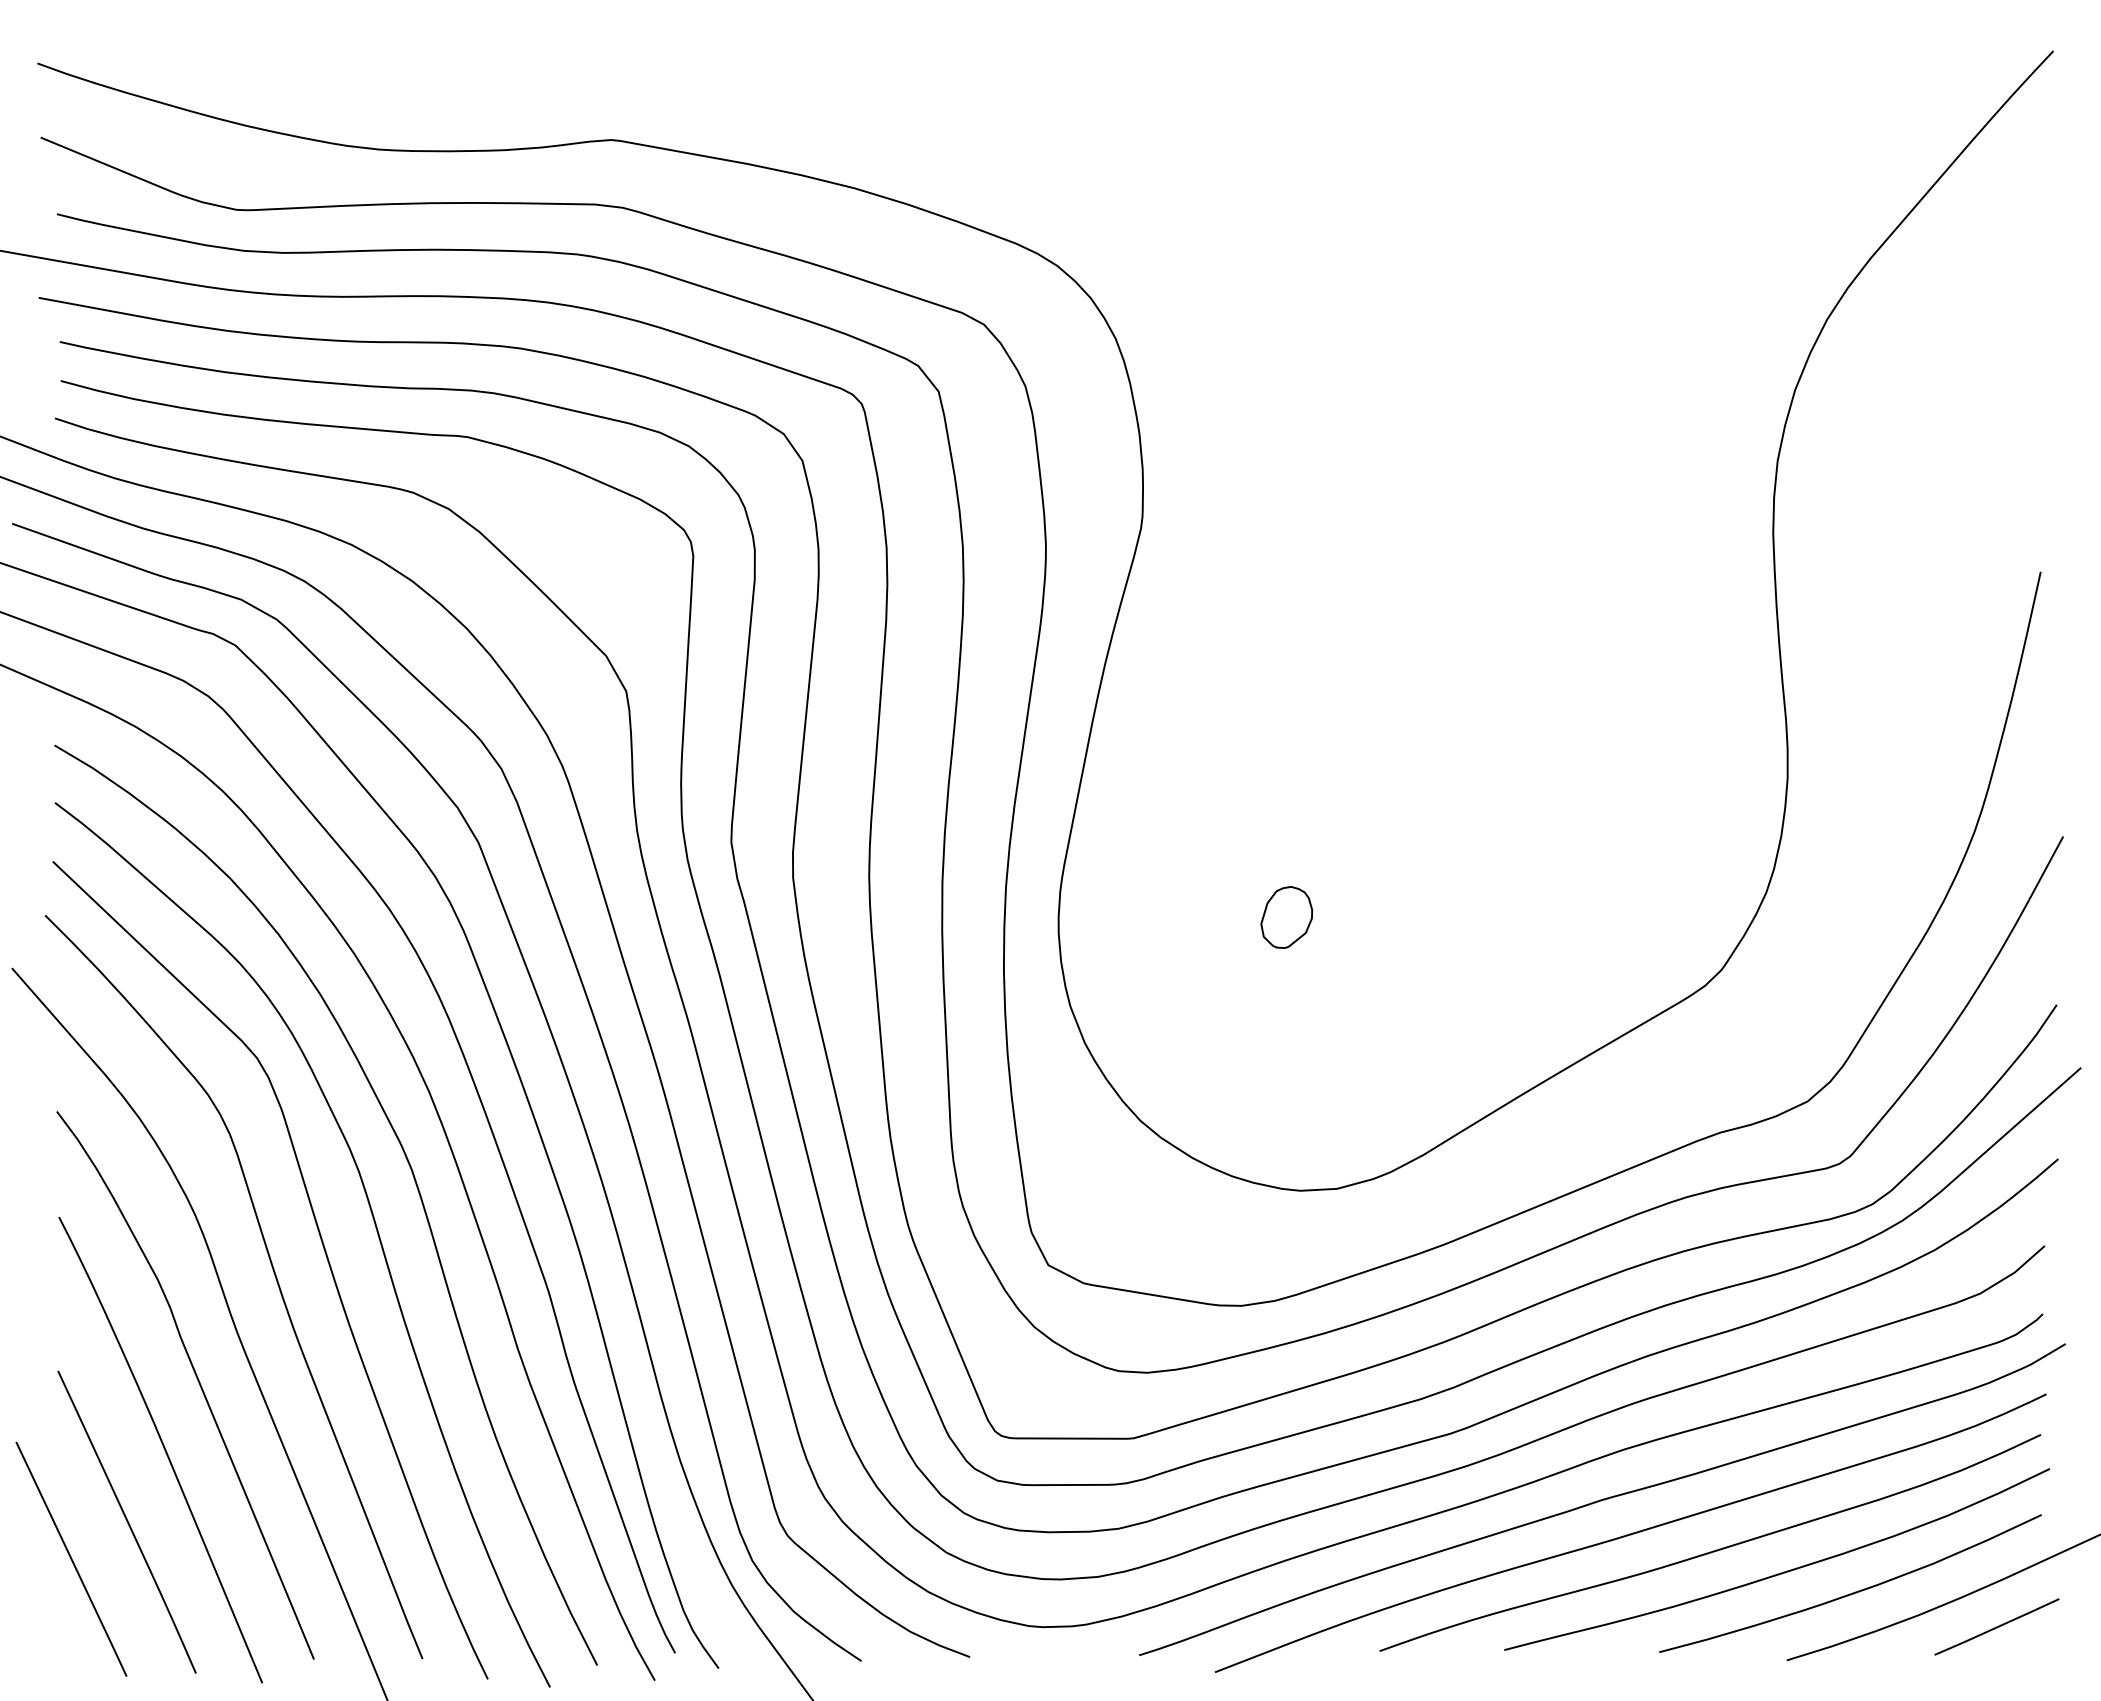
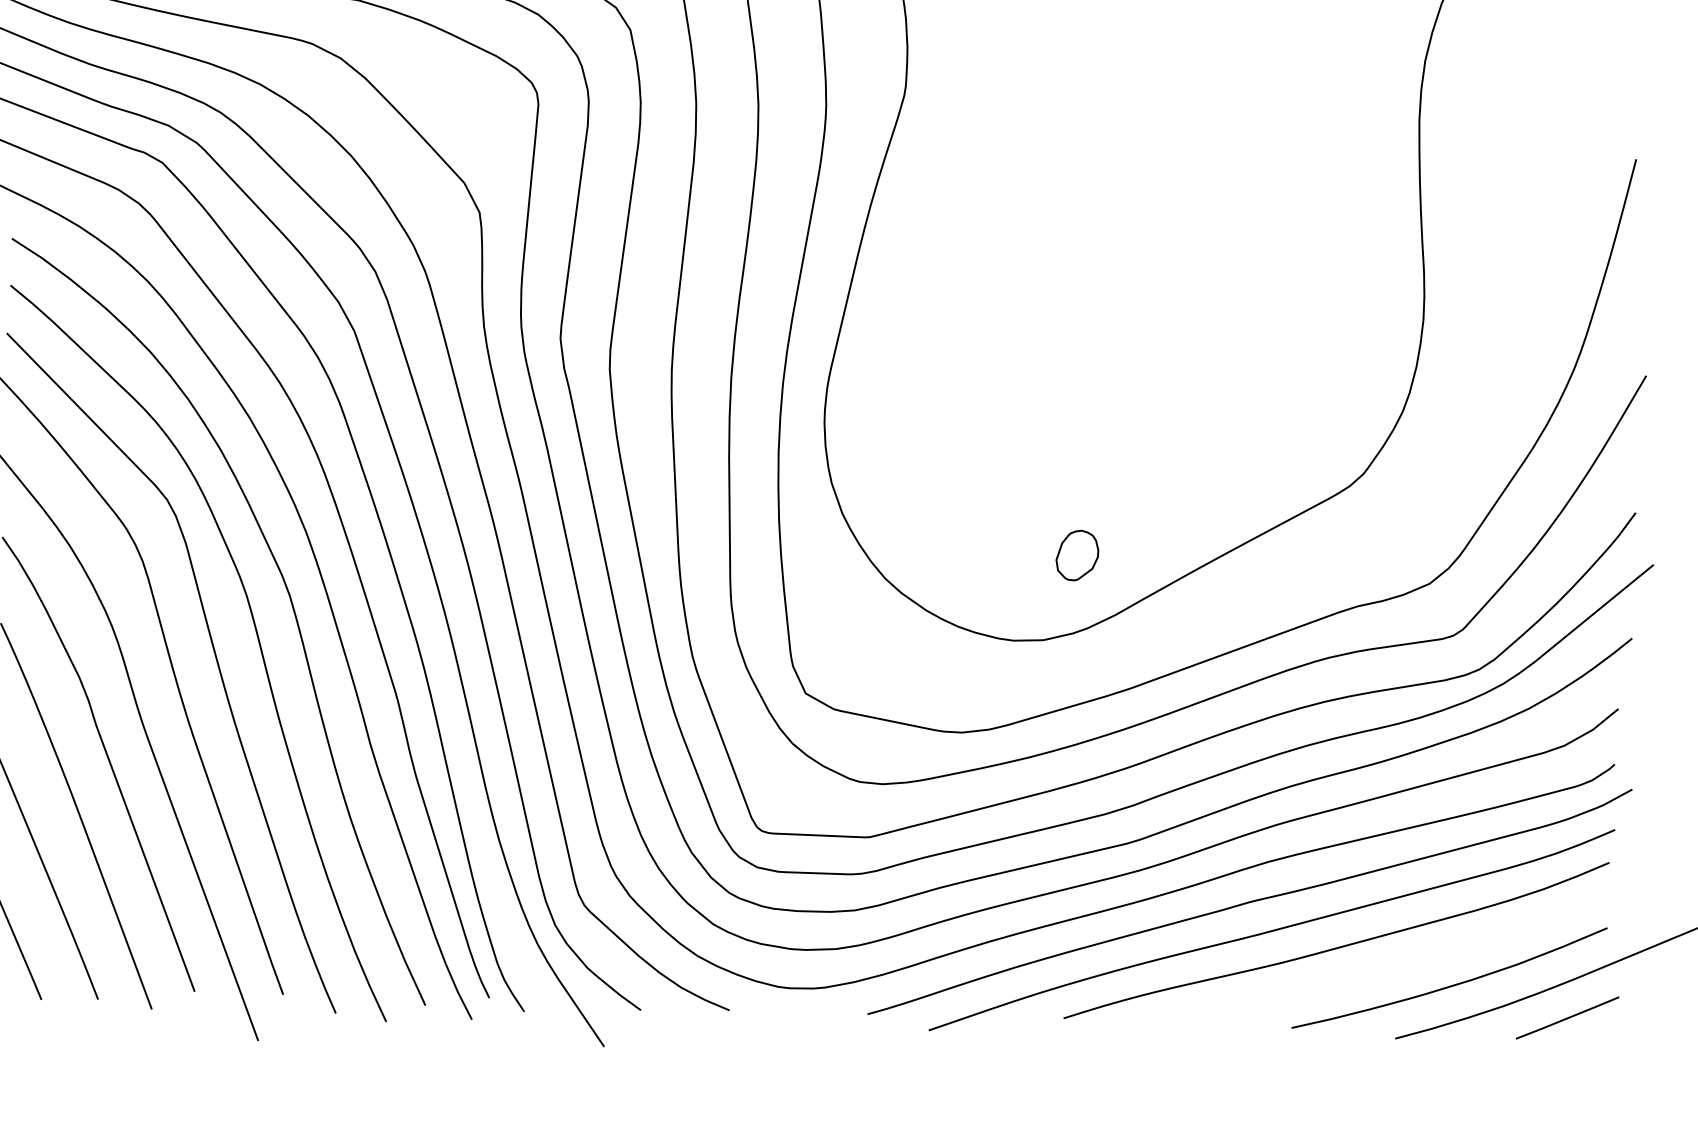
part: (1286, 917) -> (1077, 555), moved
curve: (1780, 1572) -> (1392, 966), removed

